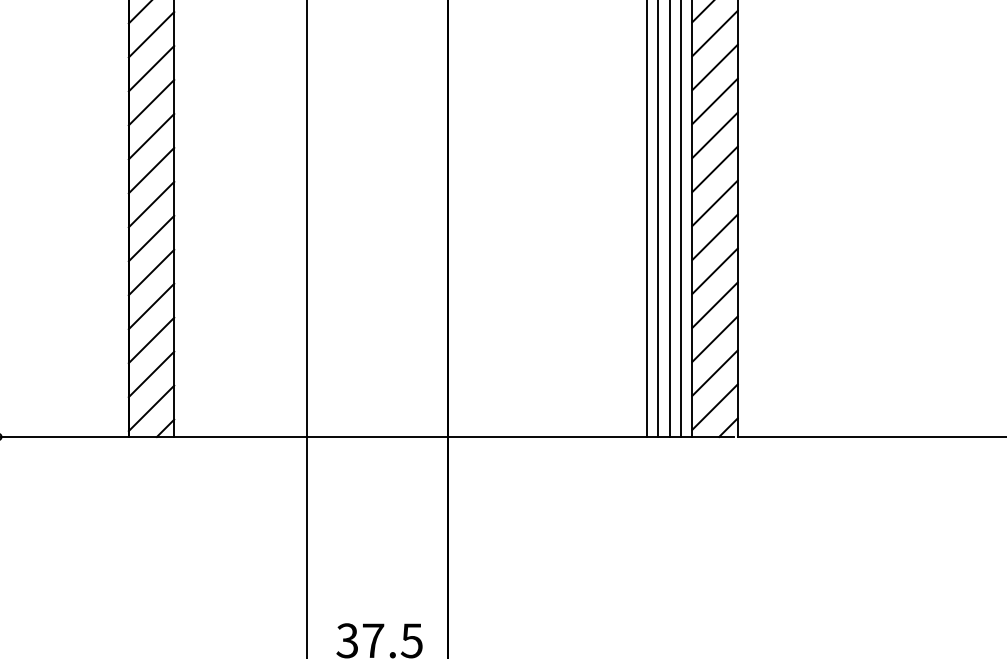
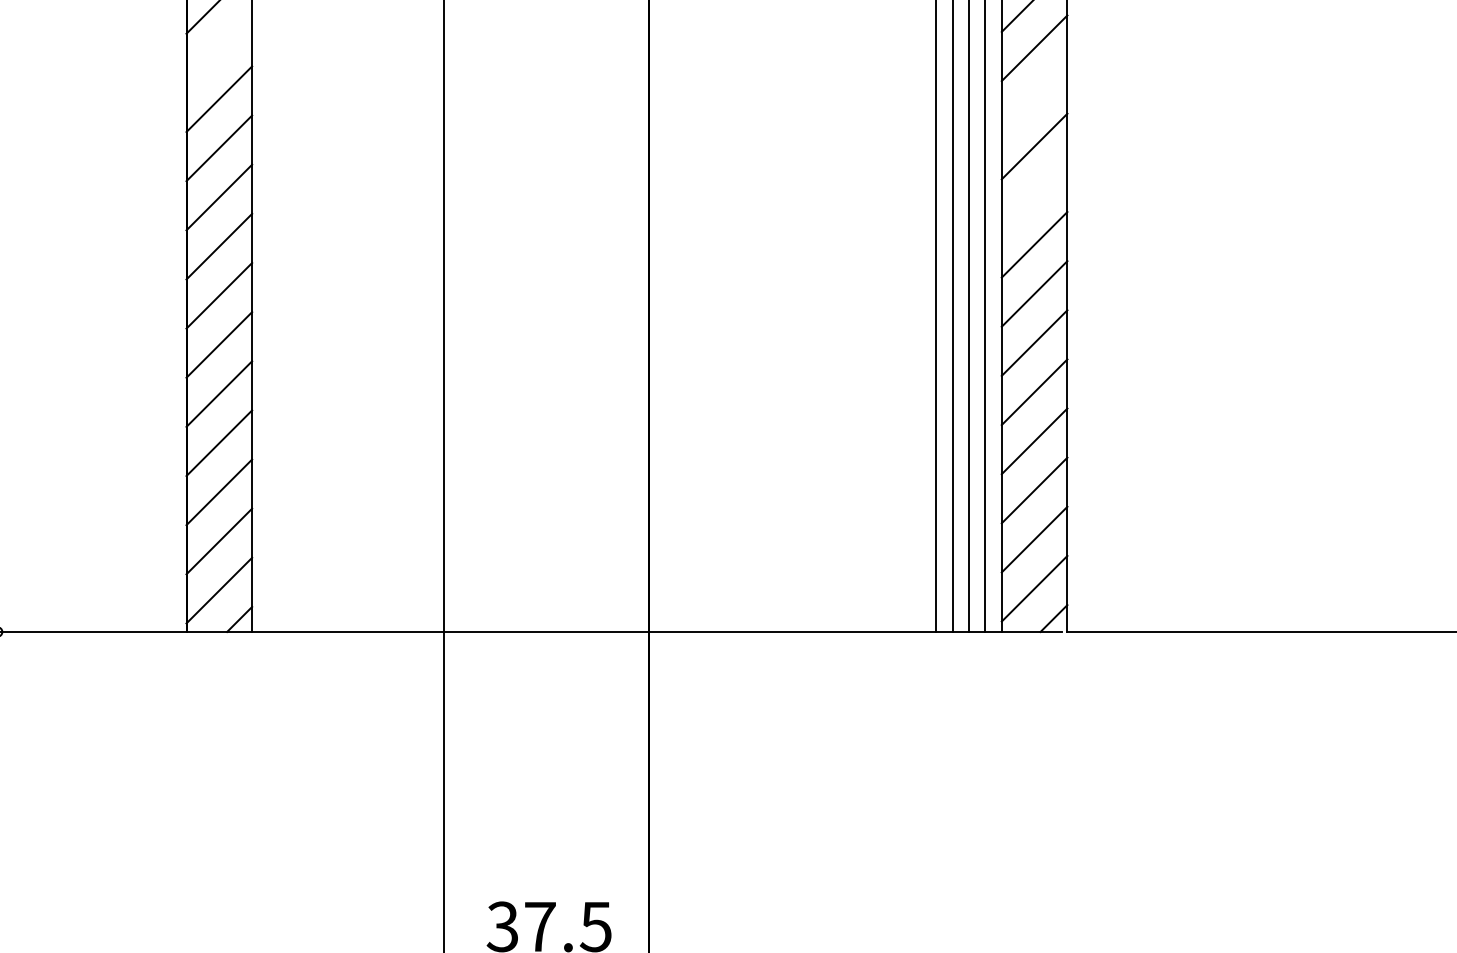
line: (151, 34) -> (219, 49), removed
line: (714, 67) -> (1033, 97), removed
line: (714, 135) -> (1033, 195), removed

